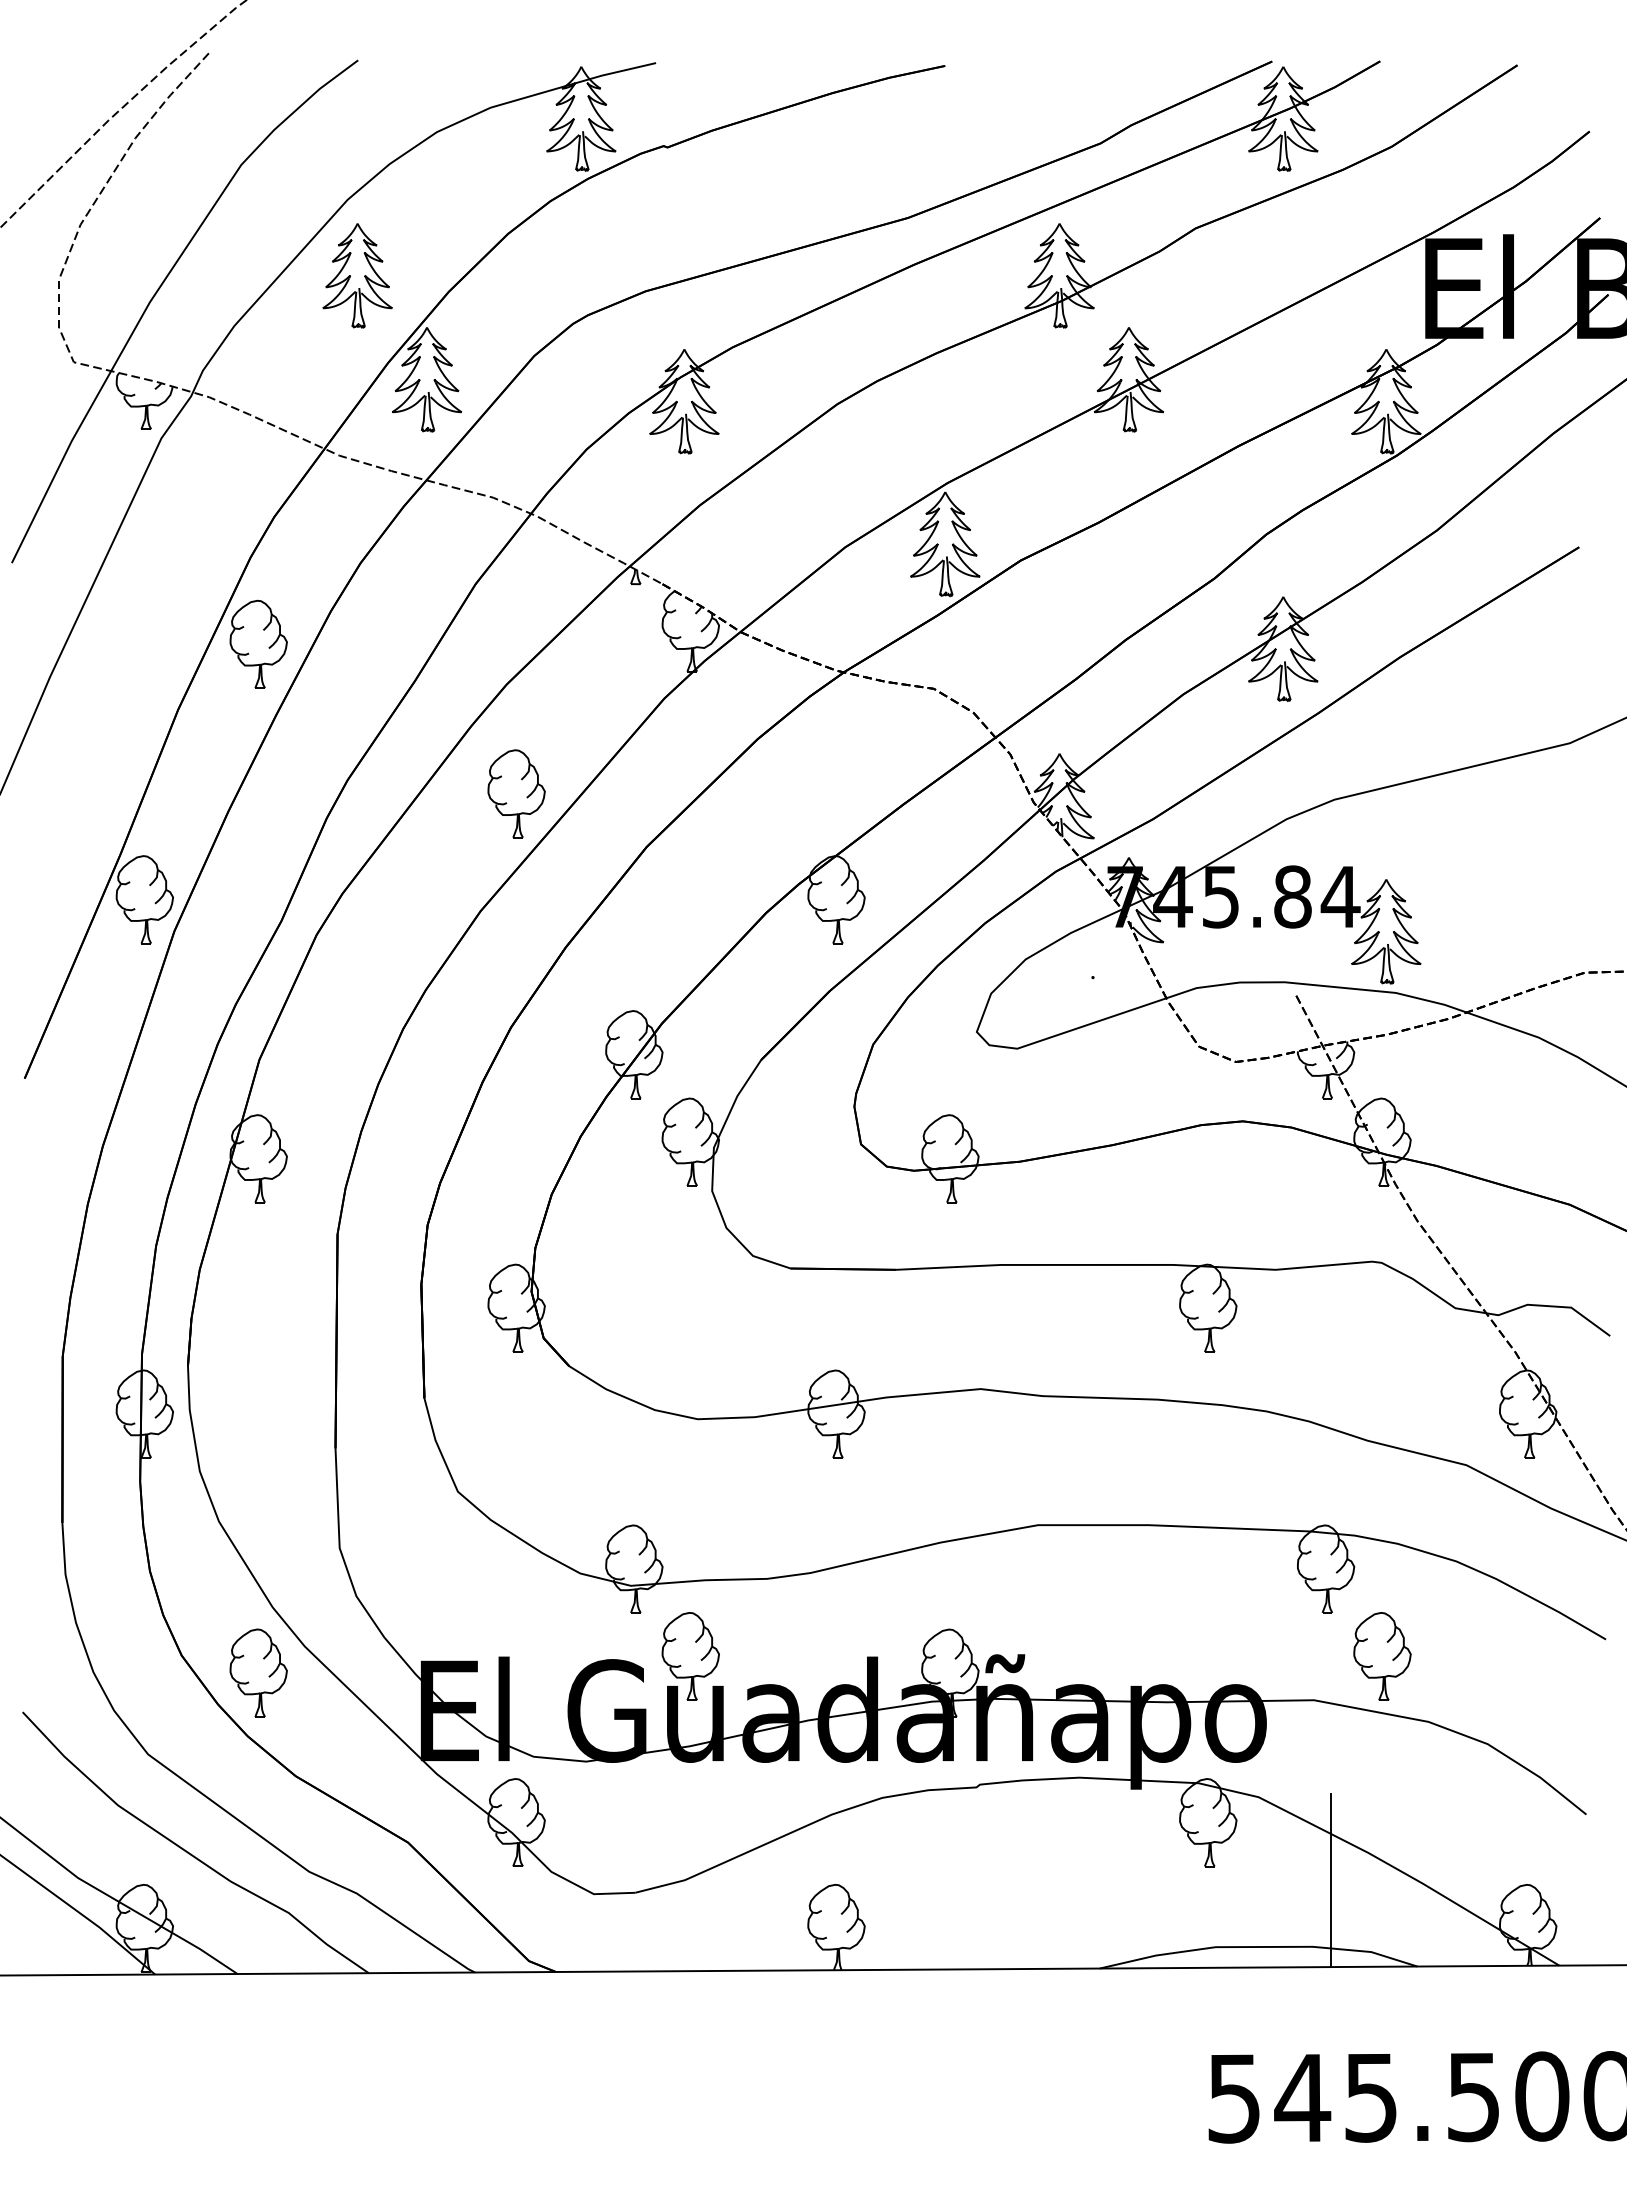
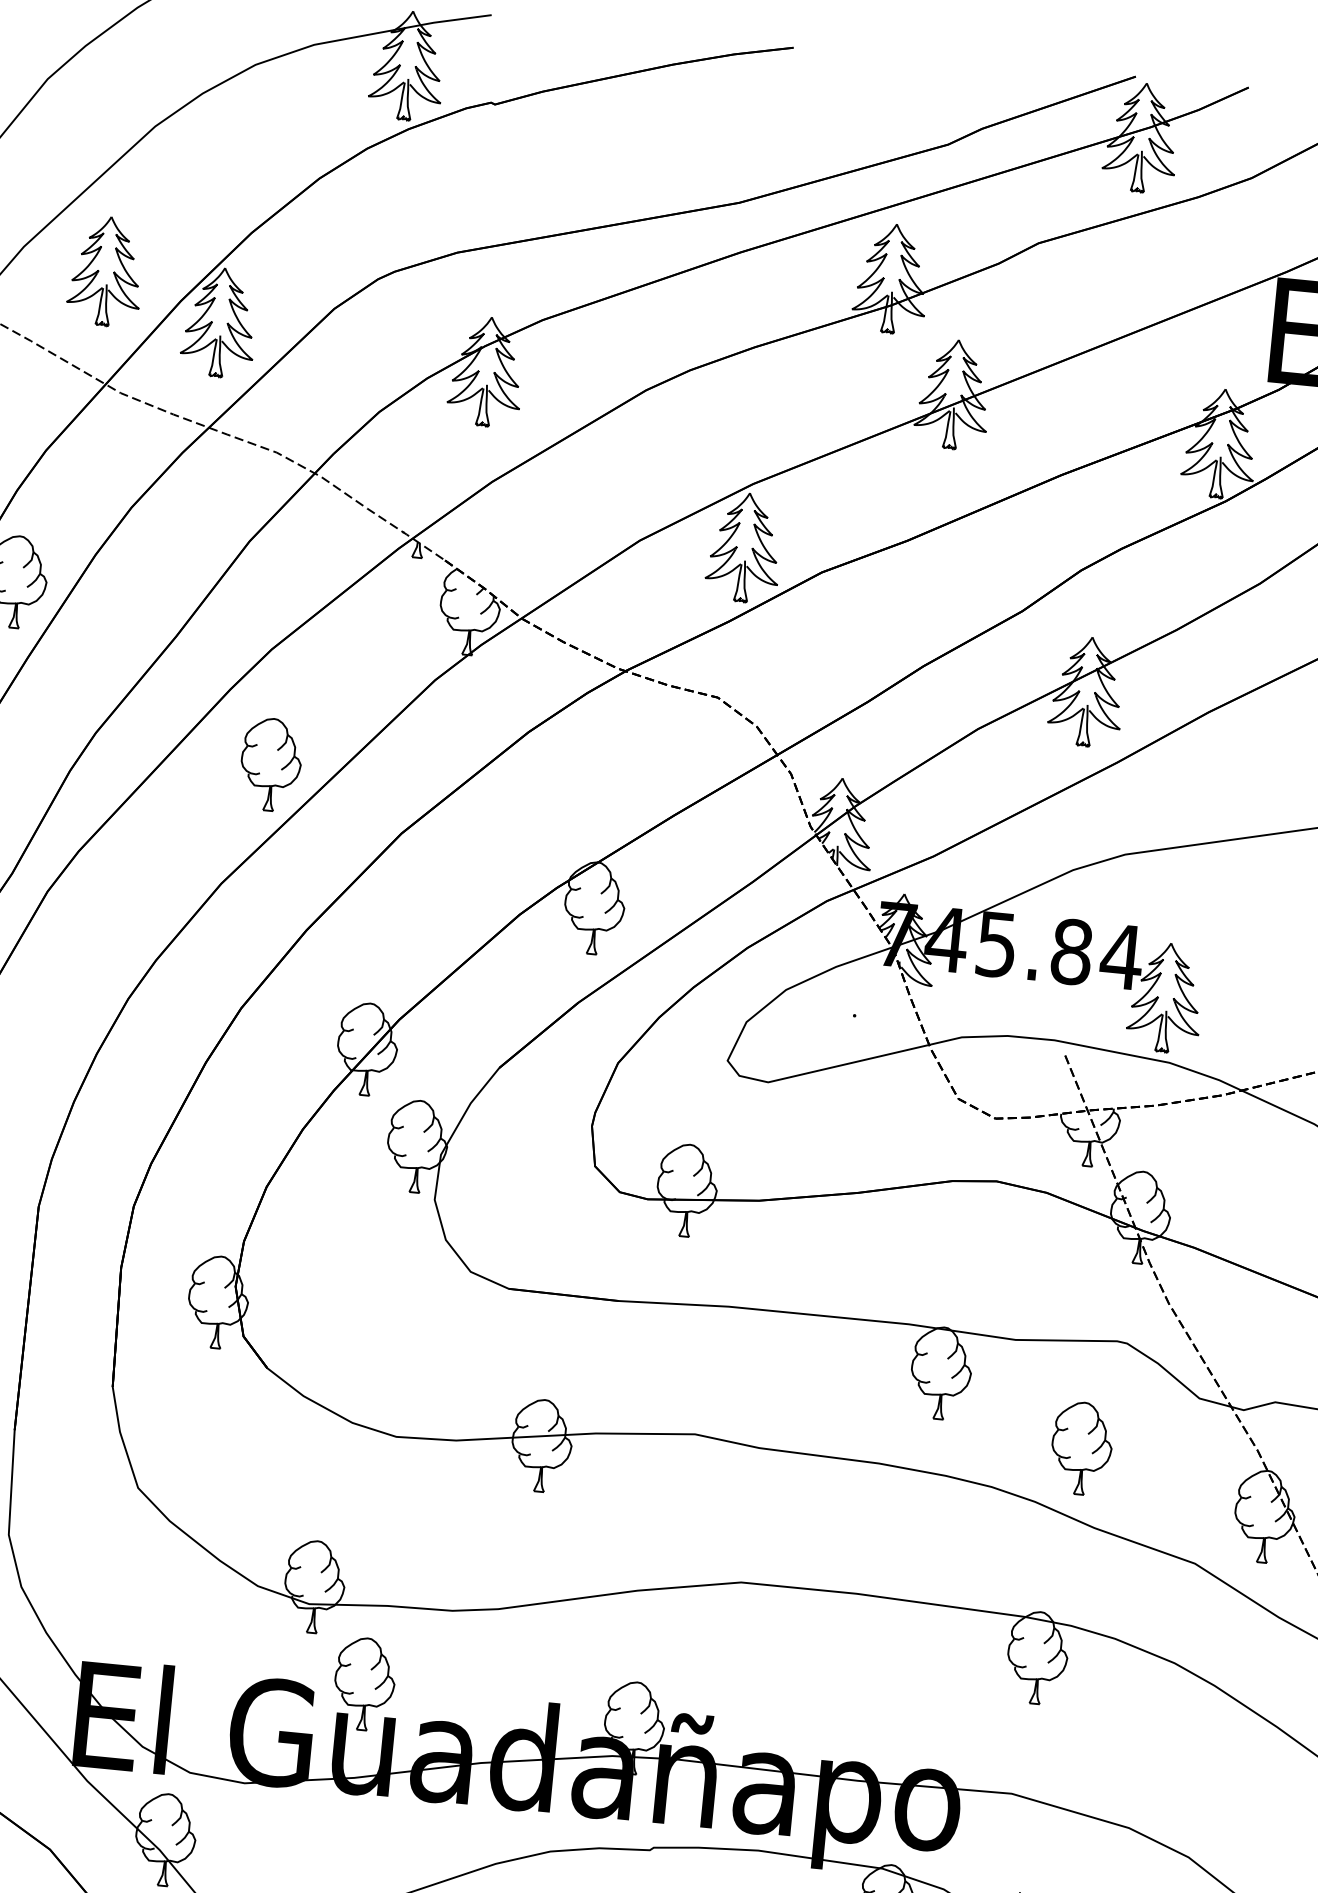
part: (357, 275) -> (106, 271), moved
part: (1382, 1656) -> (1081, 1448), moved

